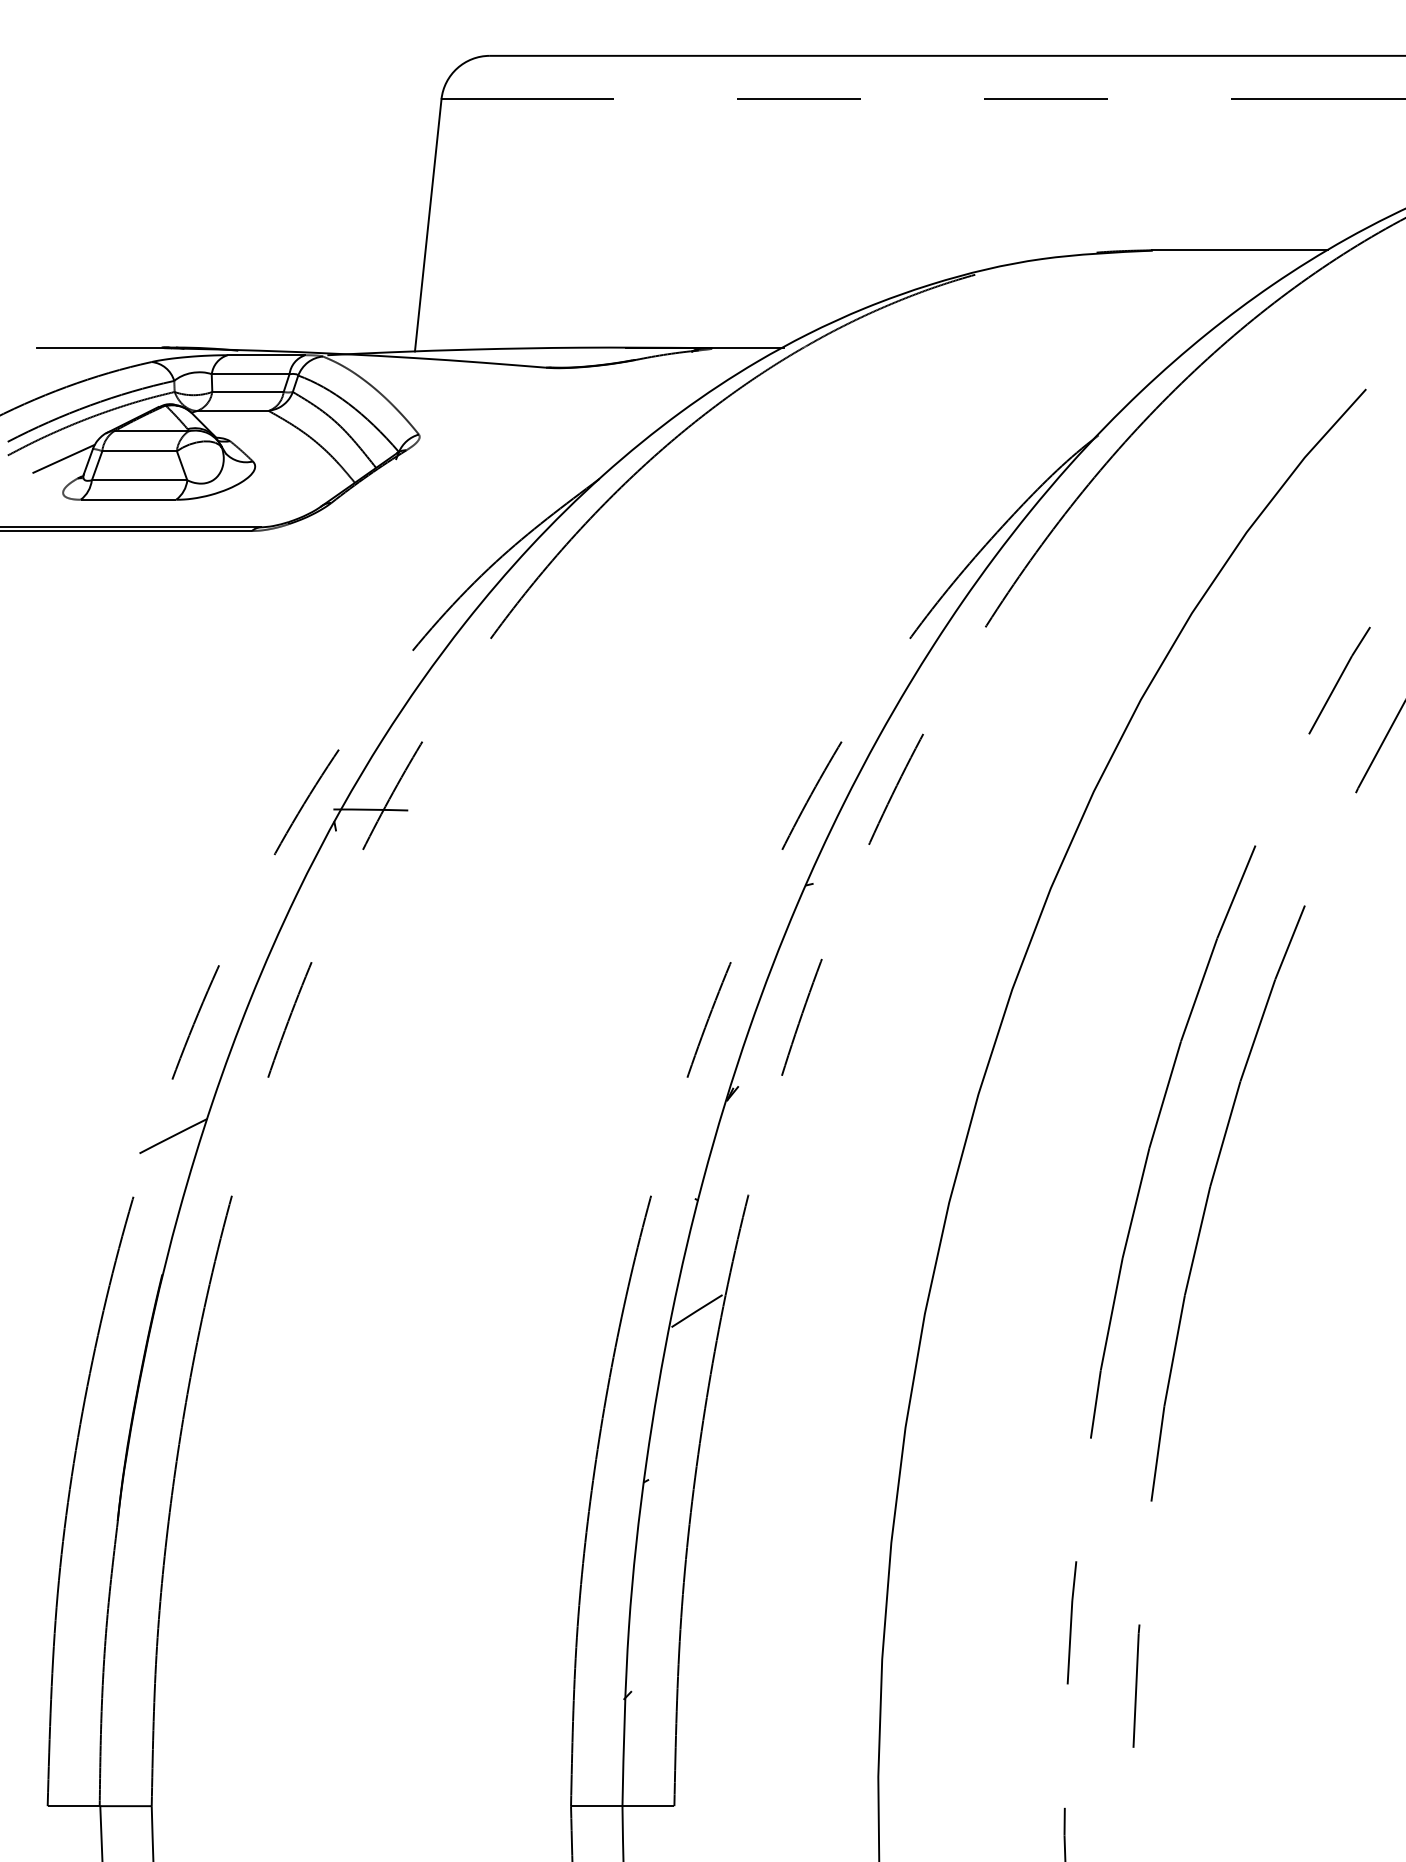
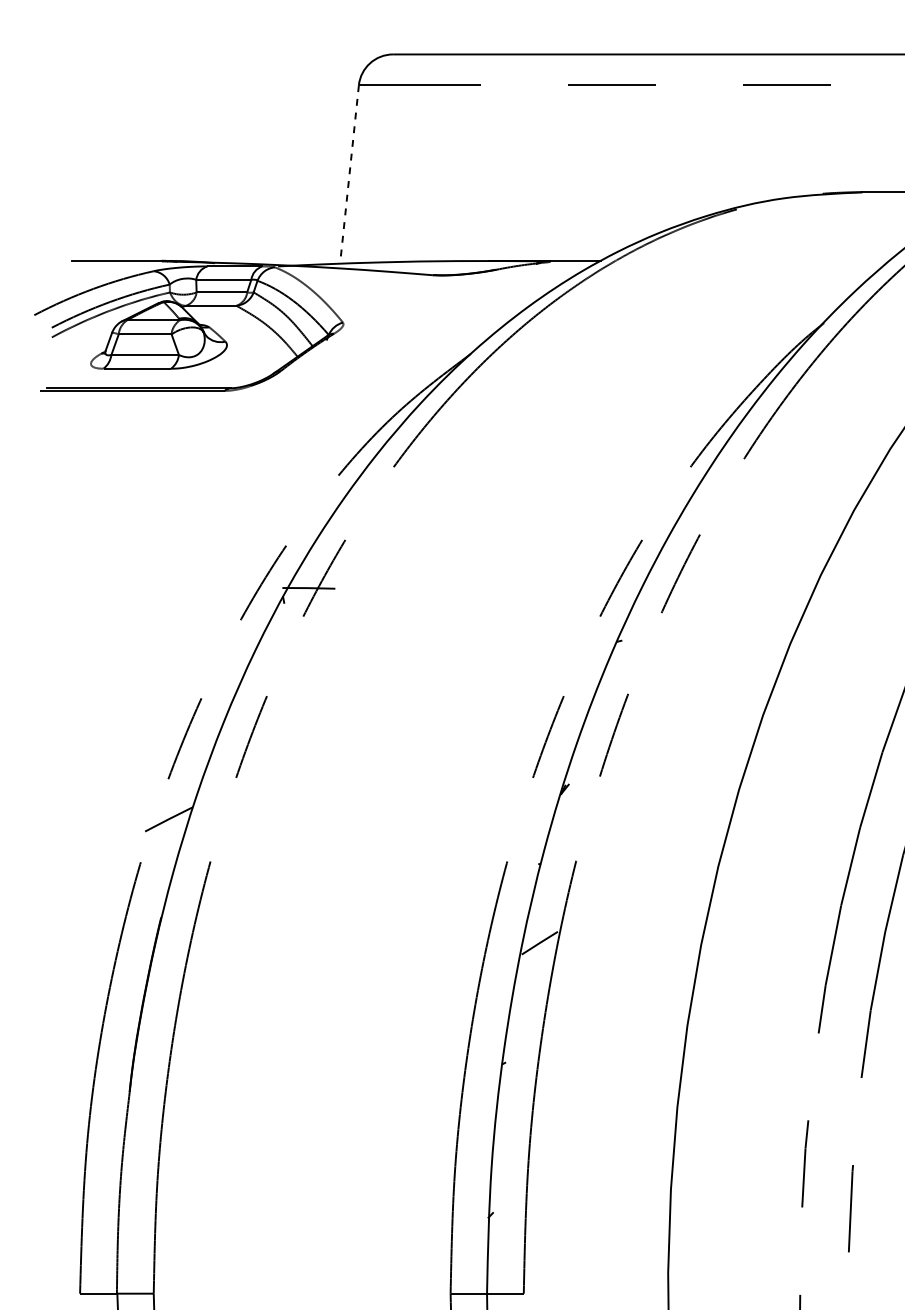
line: (428, 225) -> (349, 174), solid -> dashed
line: (63, 458) -> (91, 339), removed

